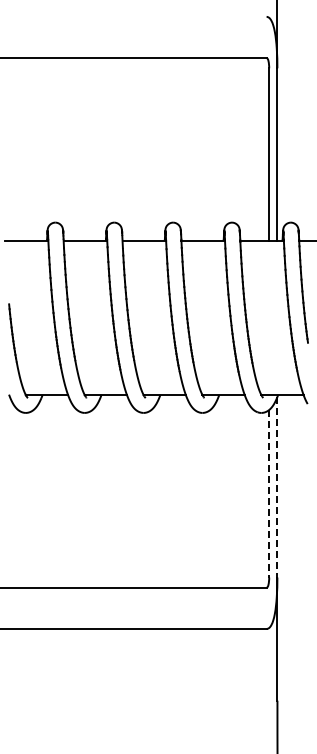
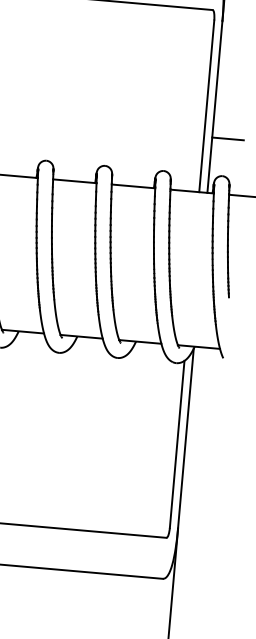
line: (293, 185) -> (228, 139), added
line: (277, 487) -> (185, 438), dashed -> solid
line: (269, 493) -> (177, 444), dashed -> solid

